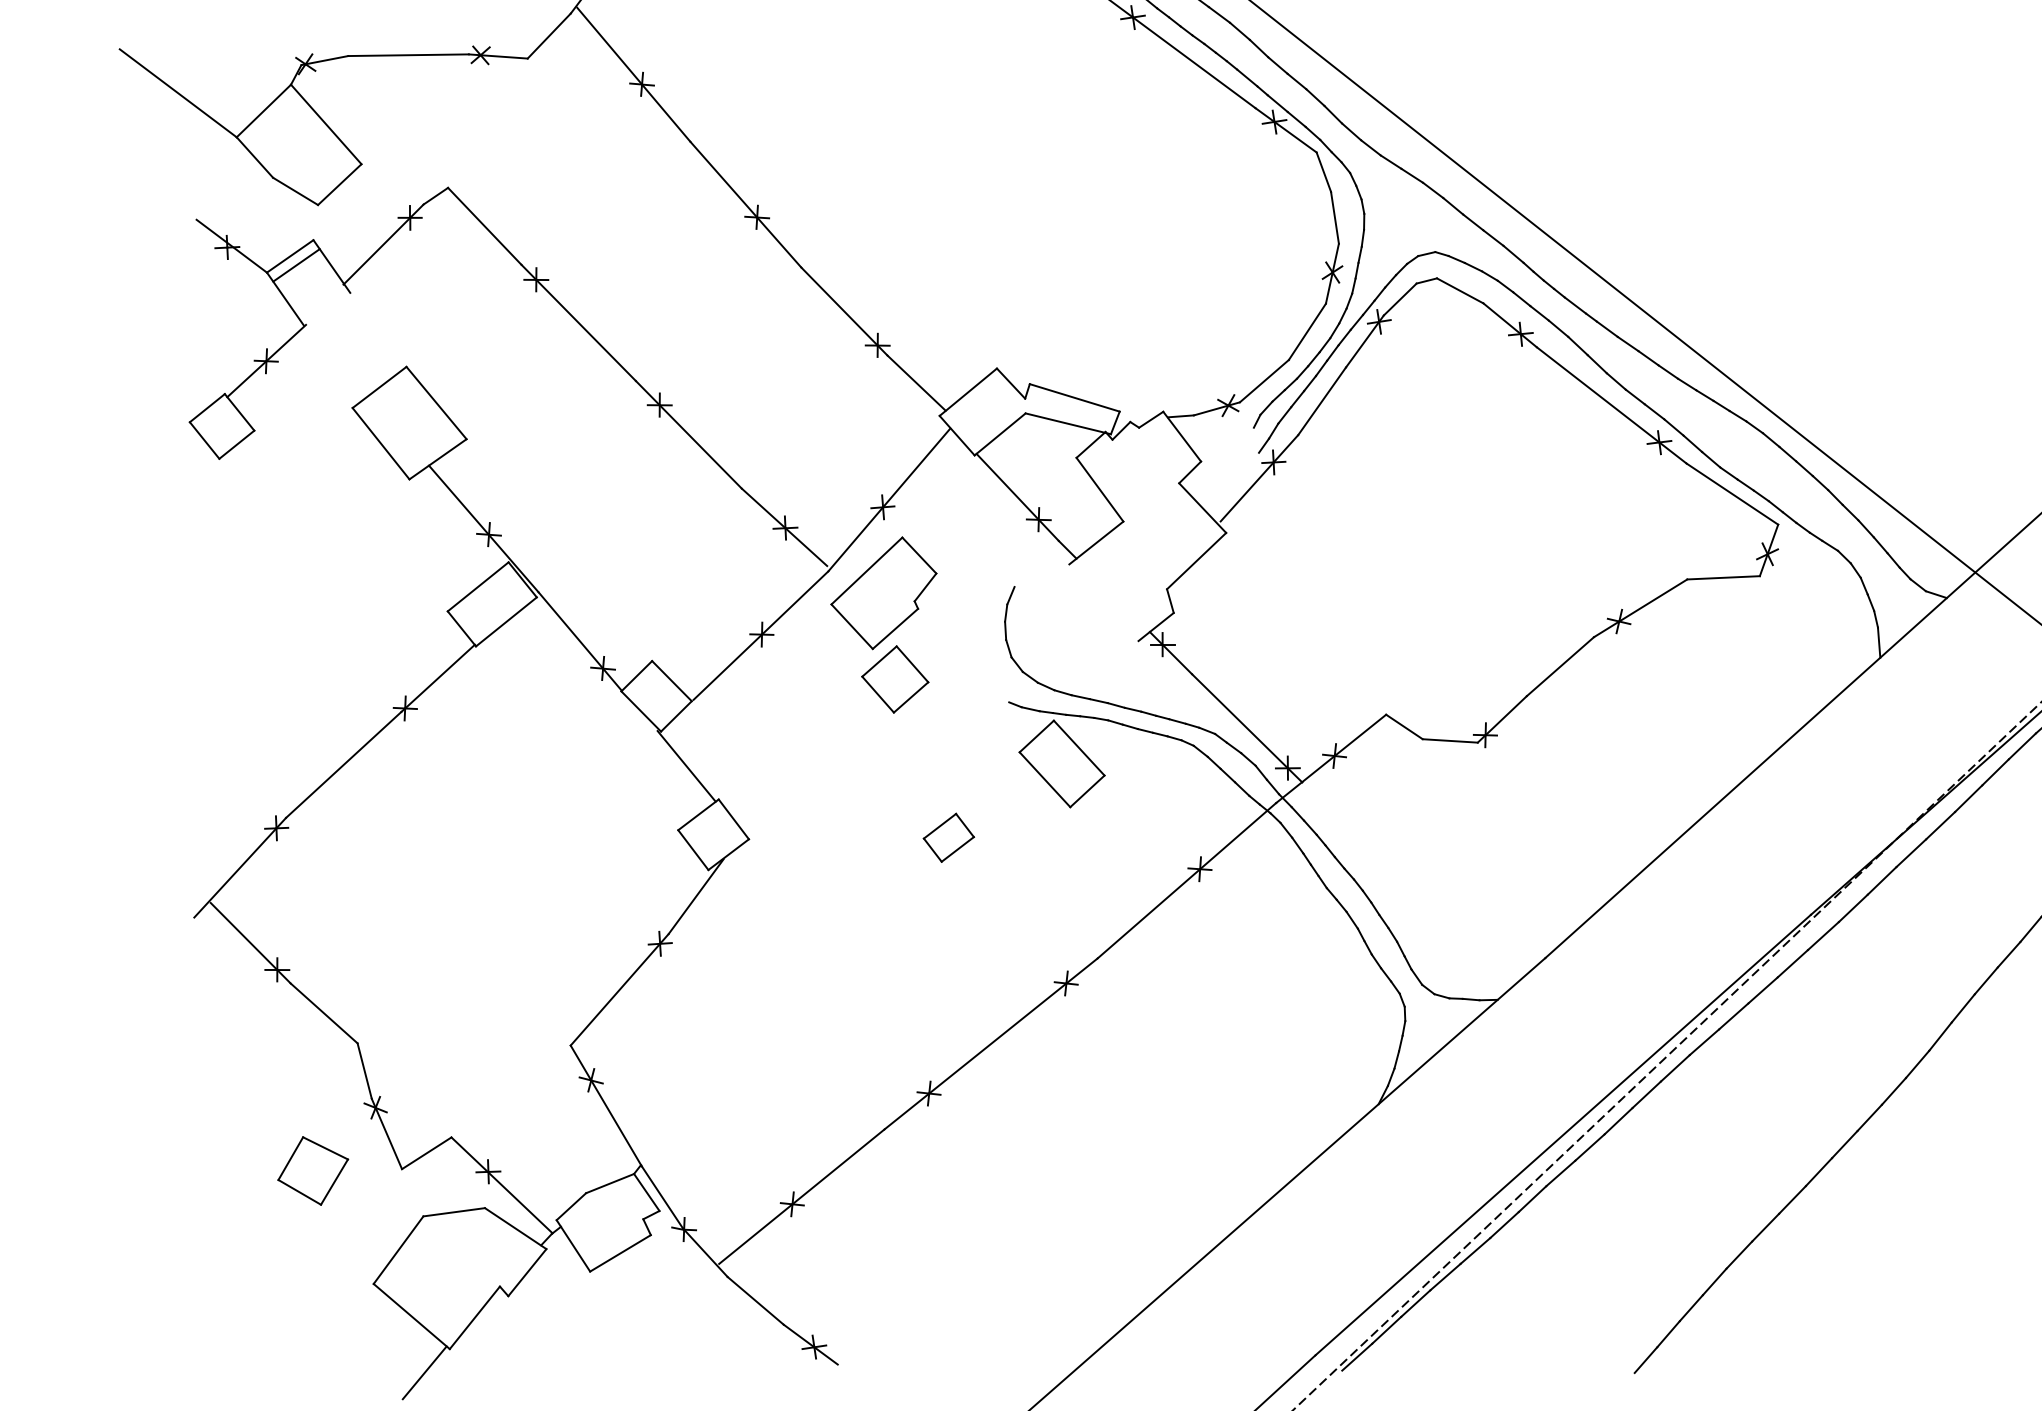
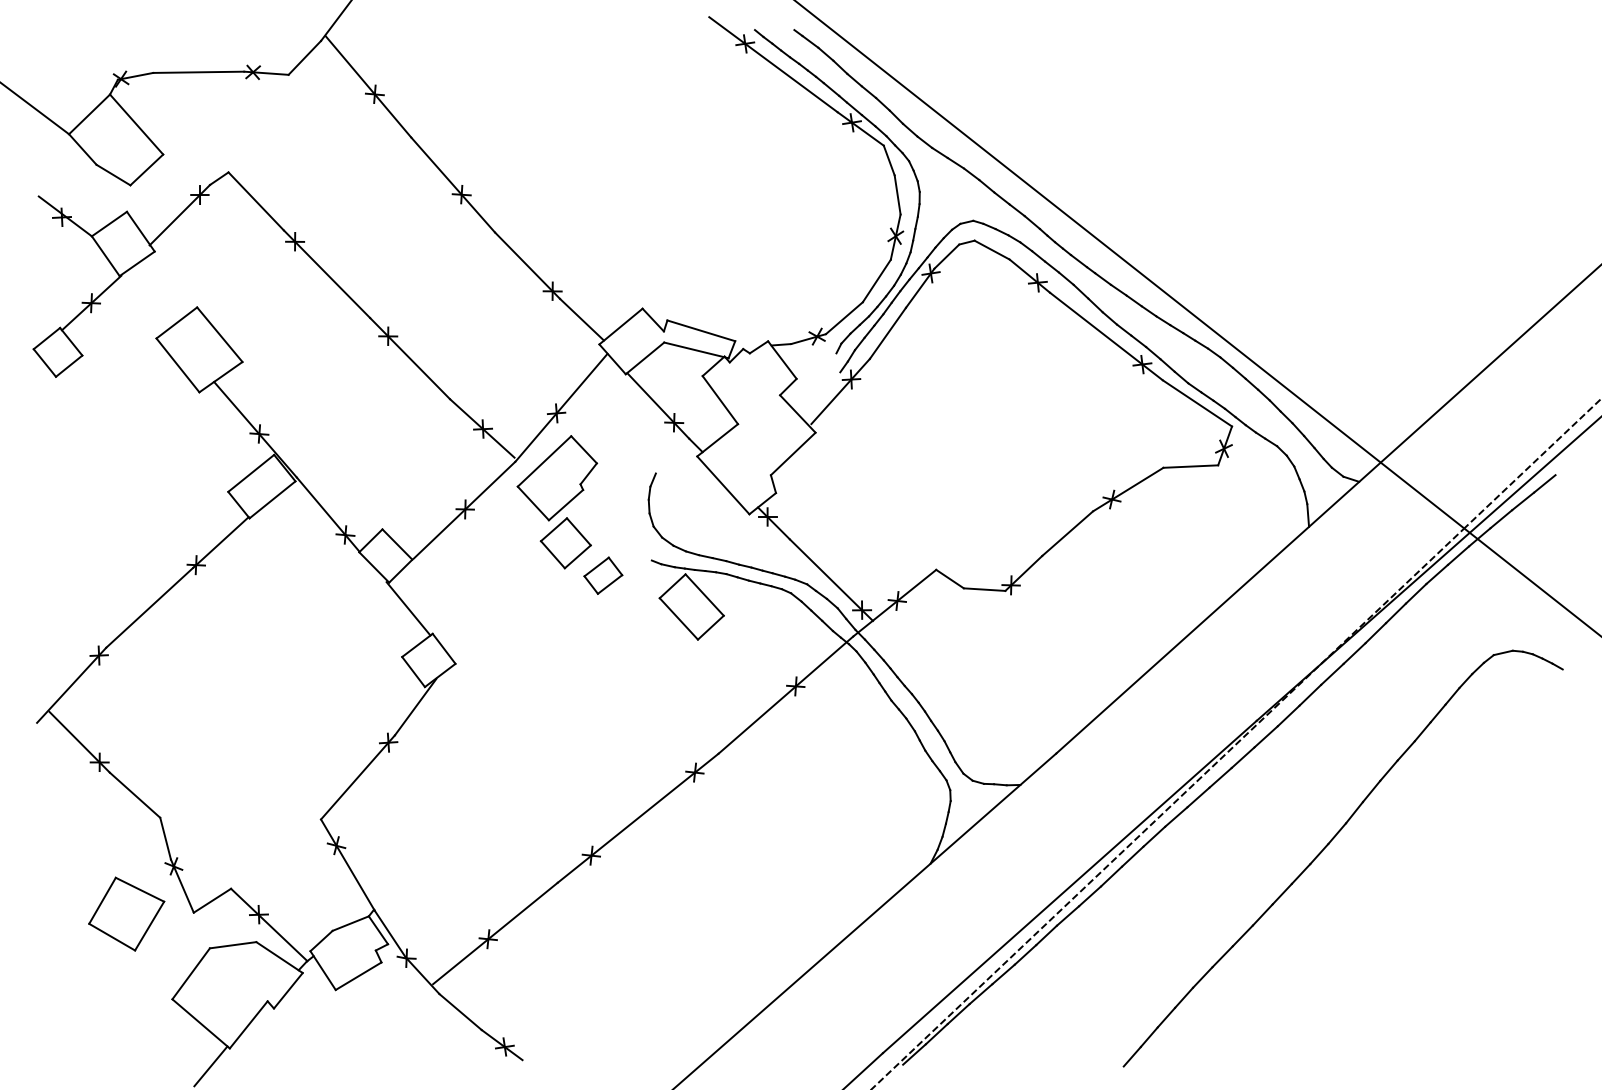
line: (295, 264) -> (136, 263), moved
line: (1104, 602) -> (723, 485), added
part: (949, 837) -> (603, 575), moved
part: (312, 1170) -> (126, 913), size x1.43

